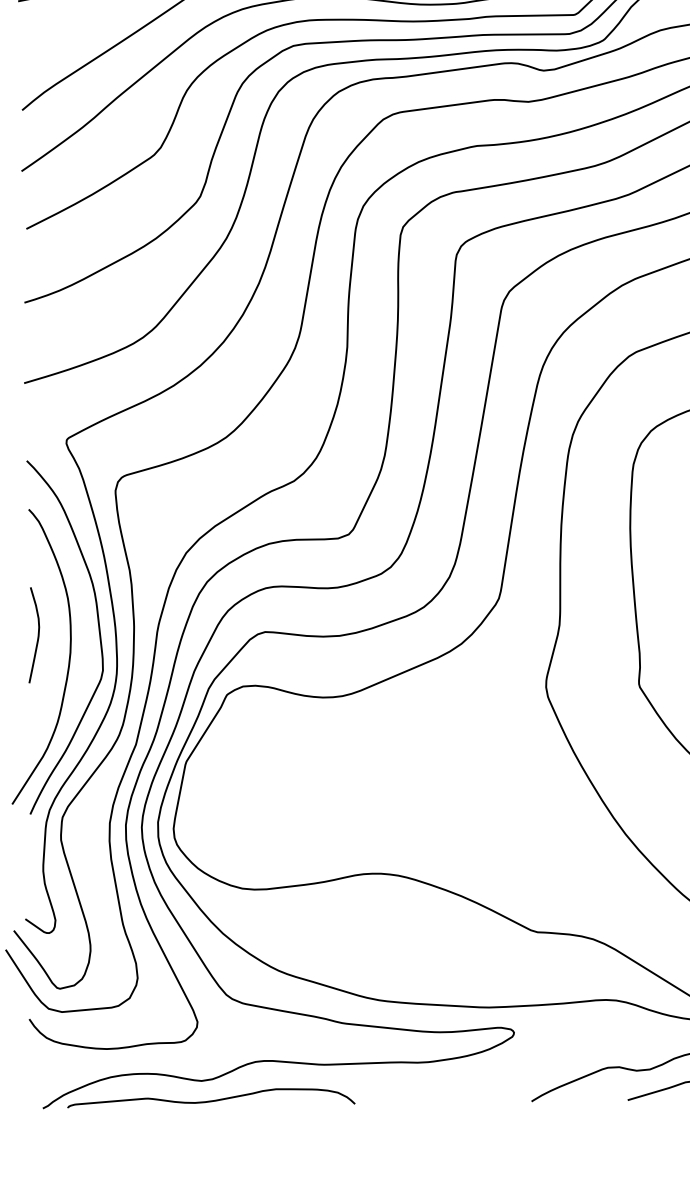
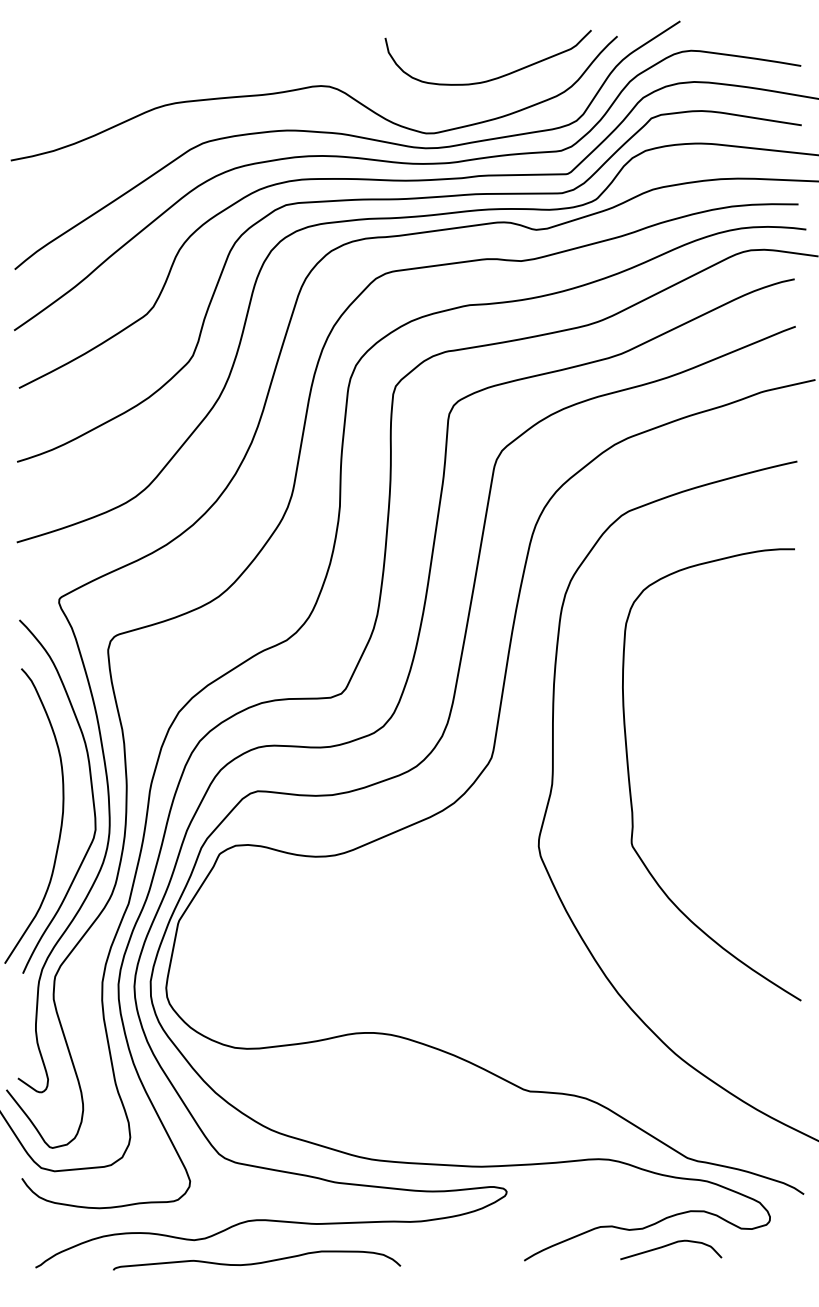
curve: (37, 635) -> (30, 794), removed
curve: (211, 1100) -> (257, 1262), moved

